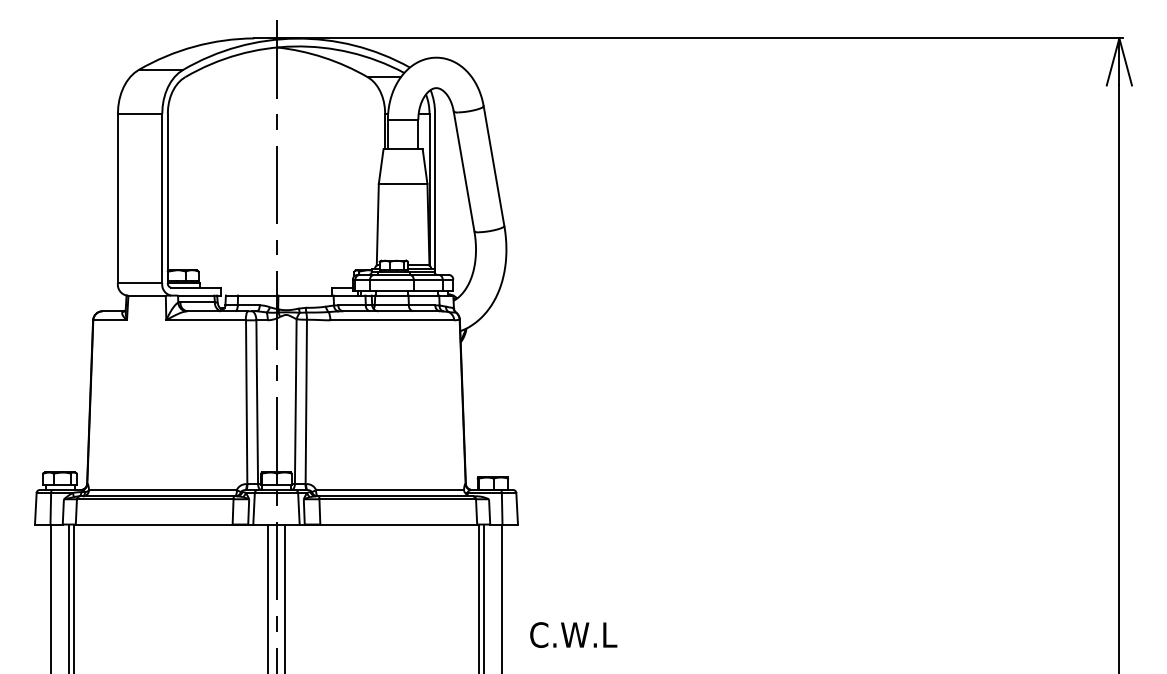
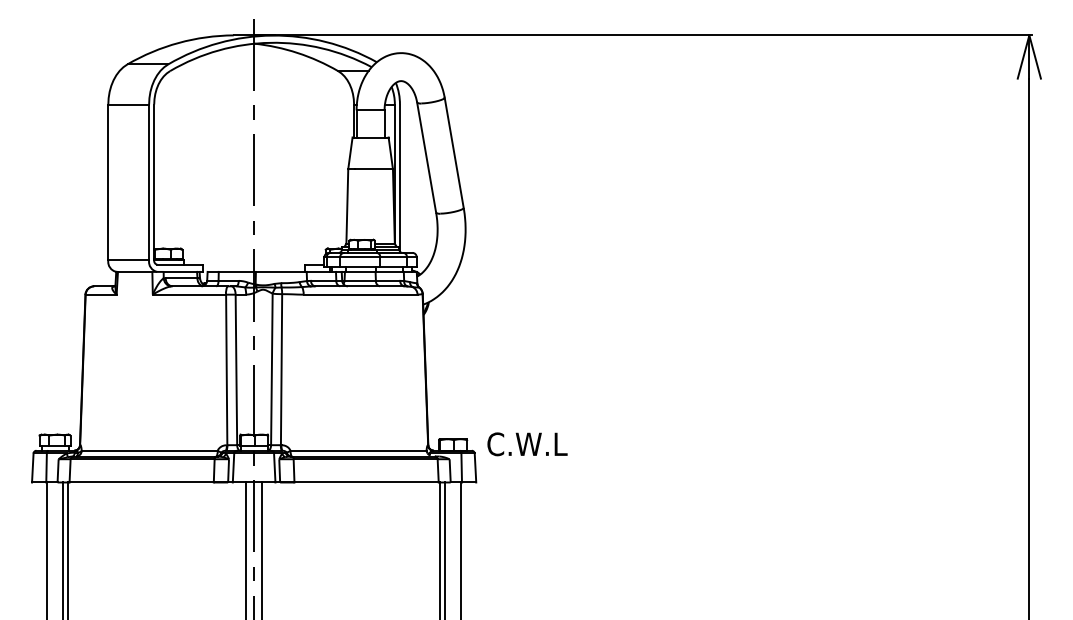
text: (573, 634) -> (527, 443), moved

